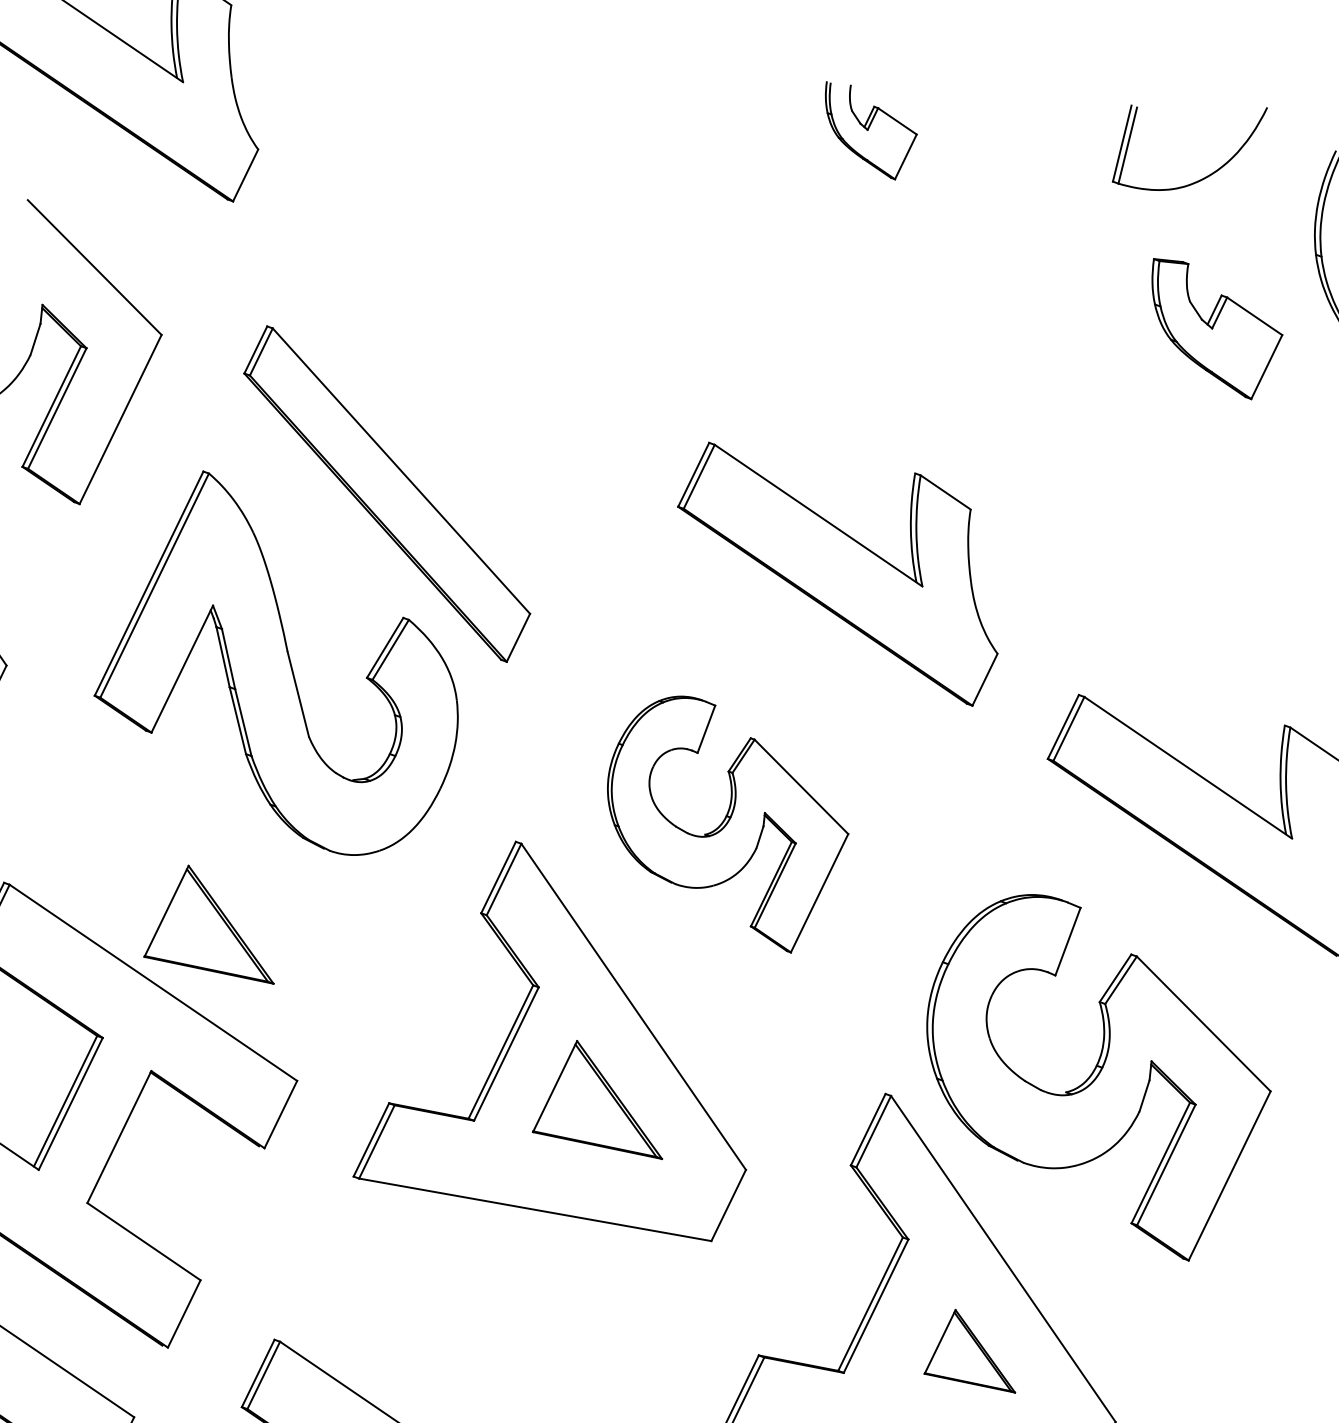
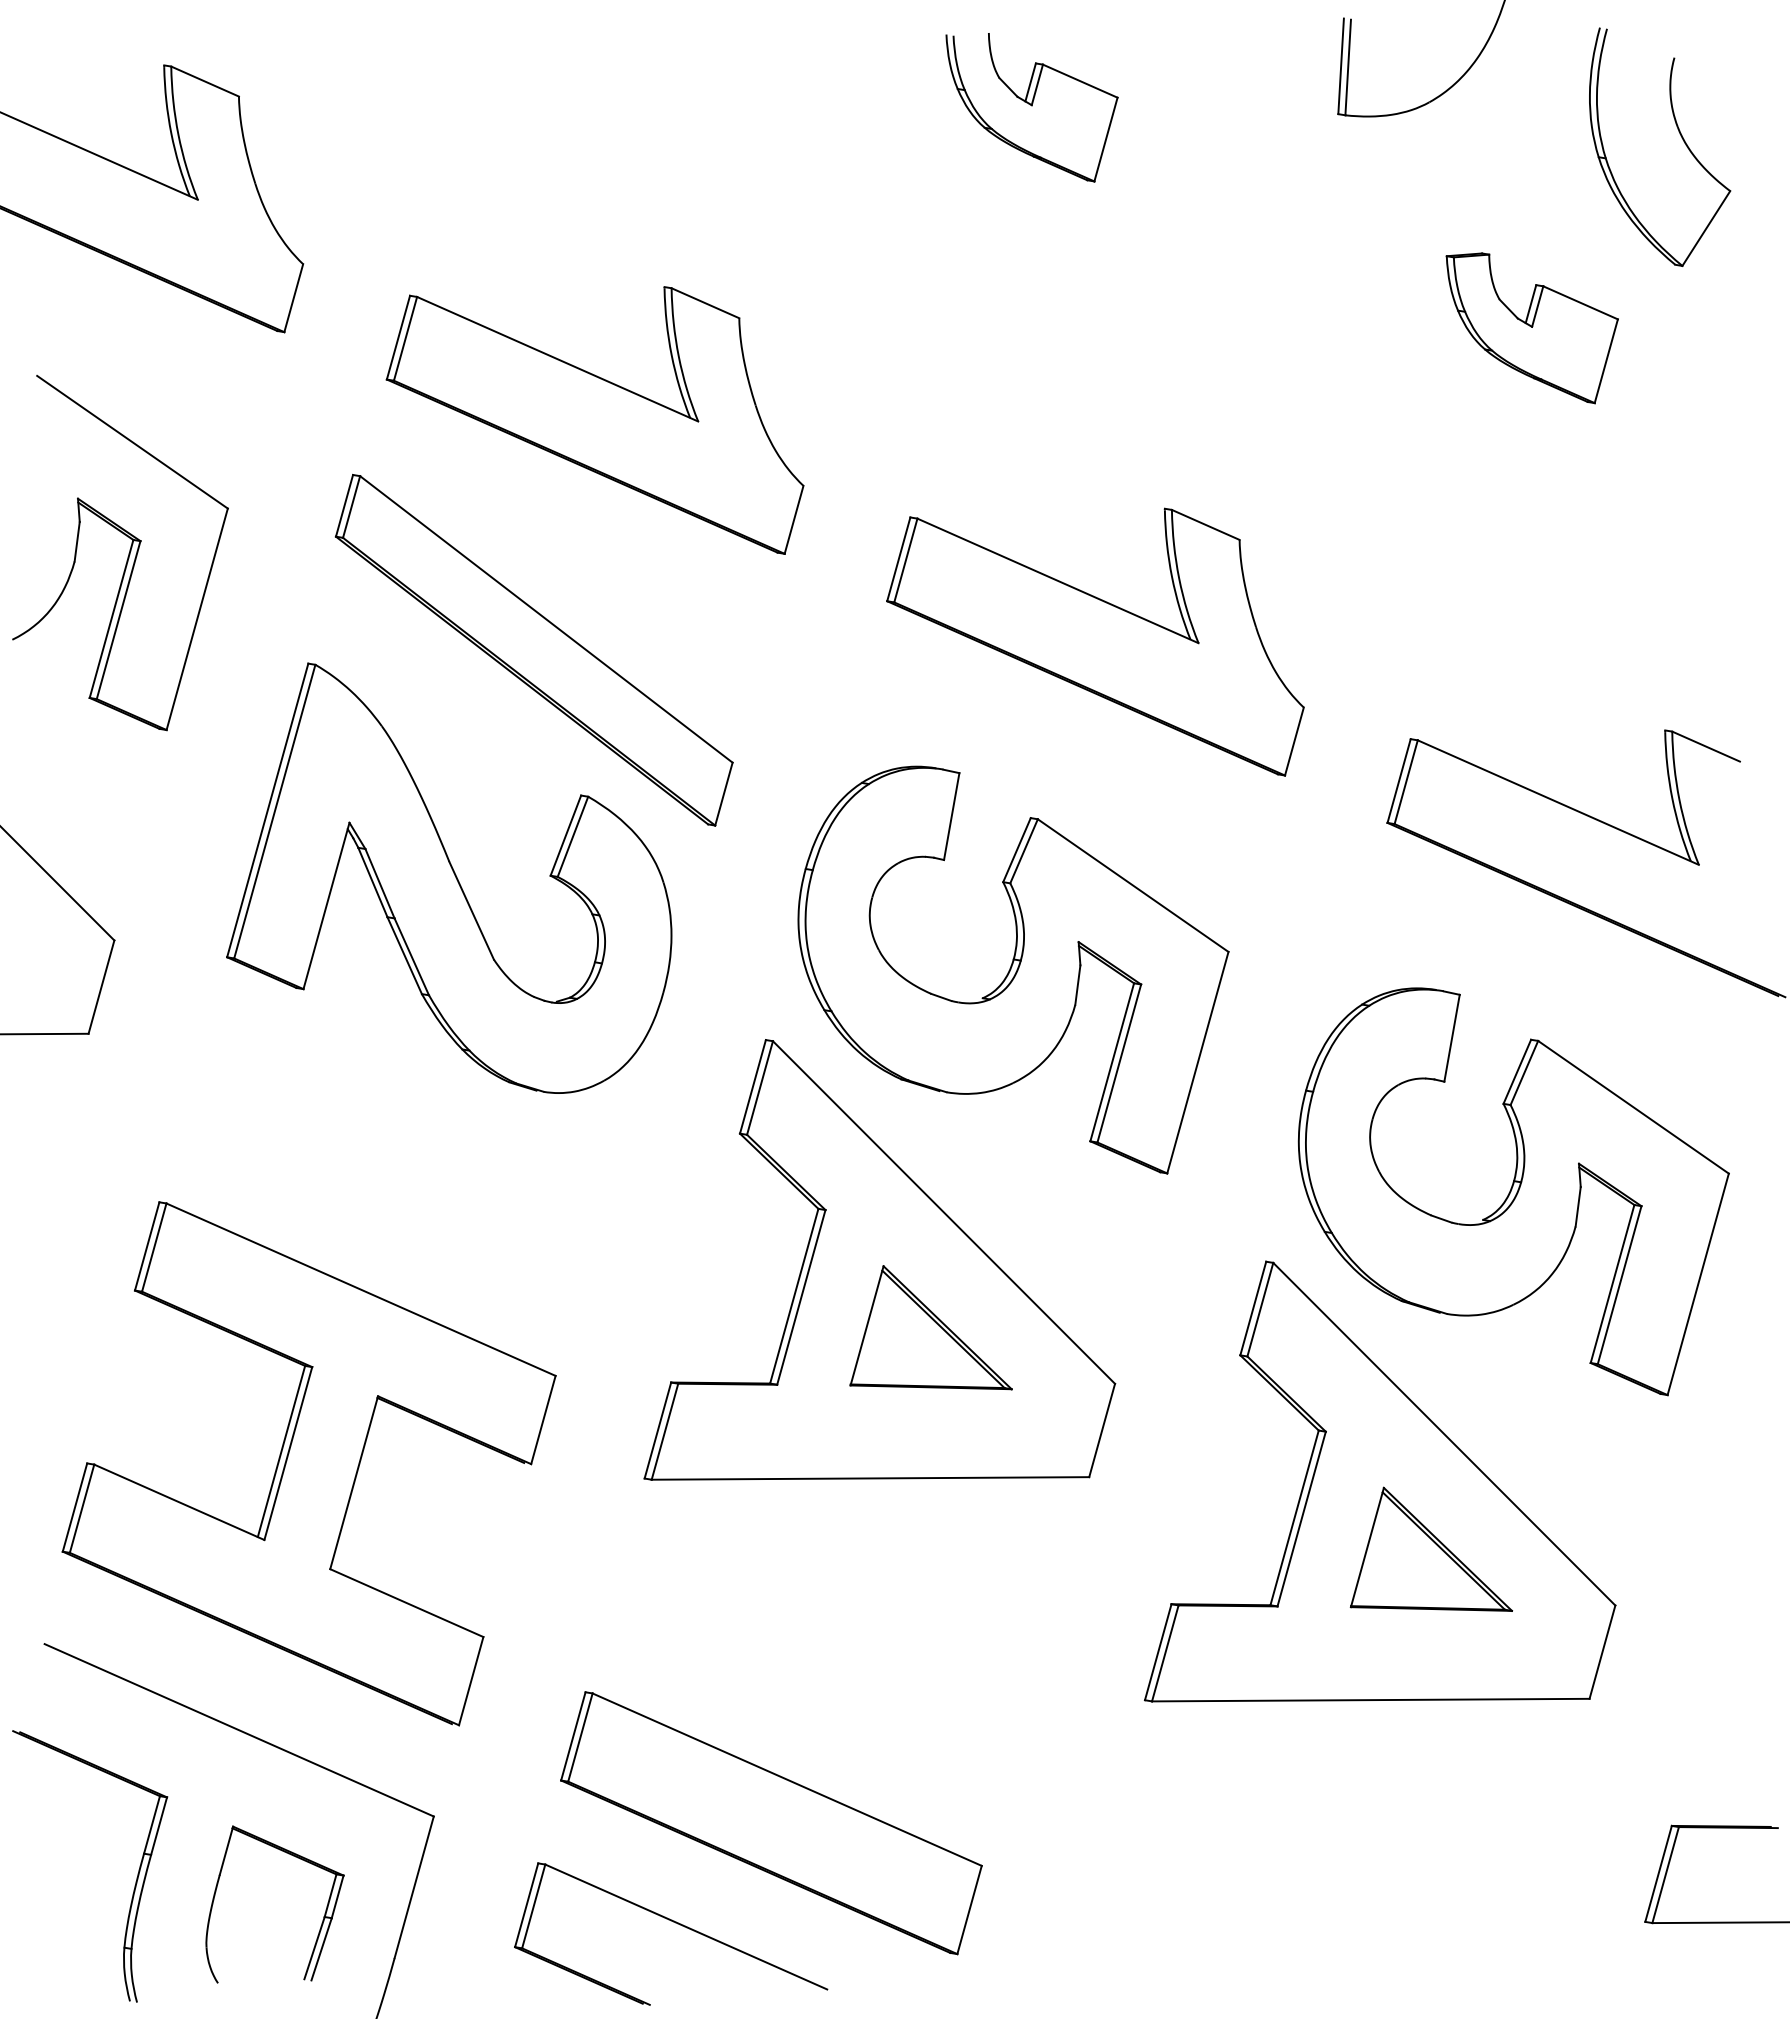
part: (867, 131) -> (1031, 107), size x1.43
part: (469, 318) -> (594, 420), added
part: (1211, 329) -> (1531, 328), moved
part: (725, 821) -> (1013, 969), size x1.43
part: (217, 922) -> (424, 1202), removed
part: (976, 1349) -> (1431, 1548), size x1.43

